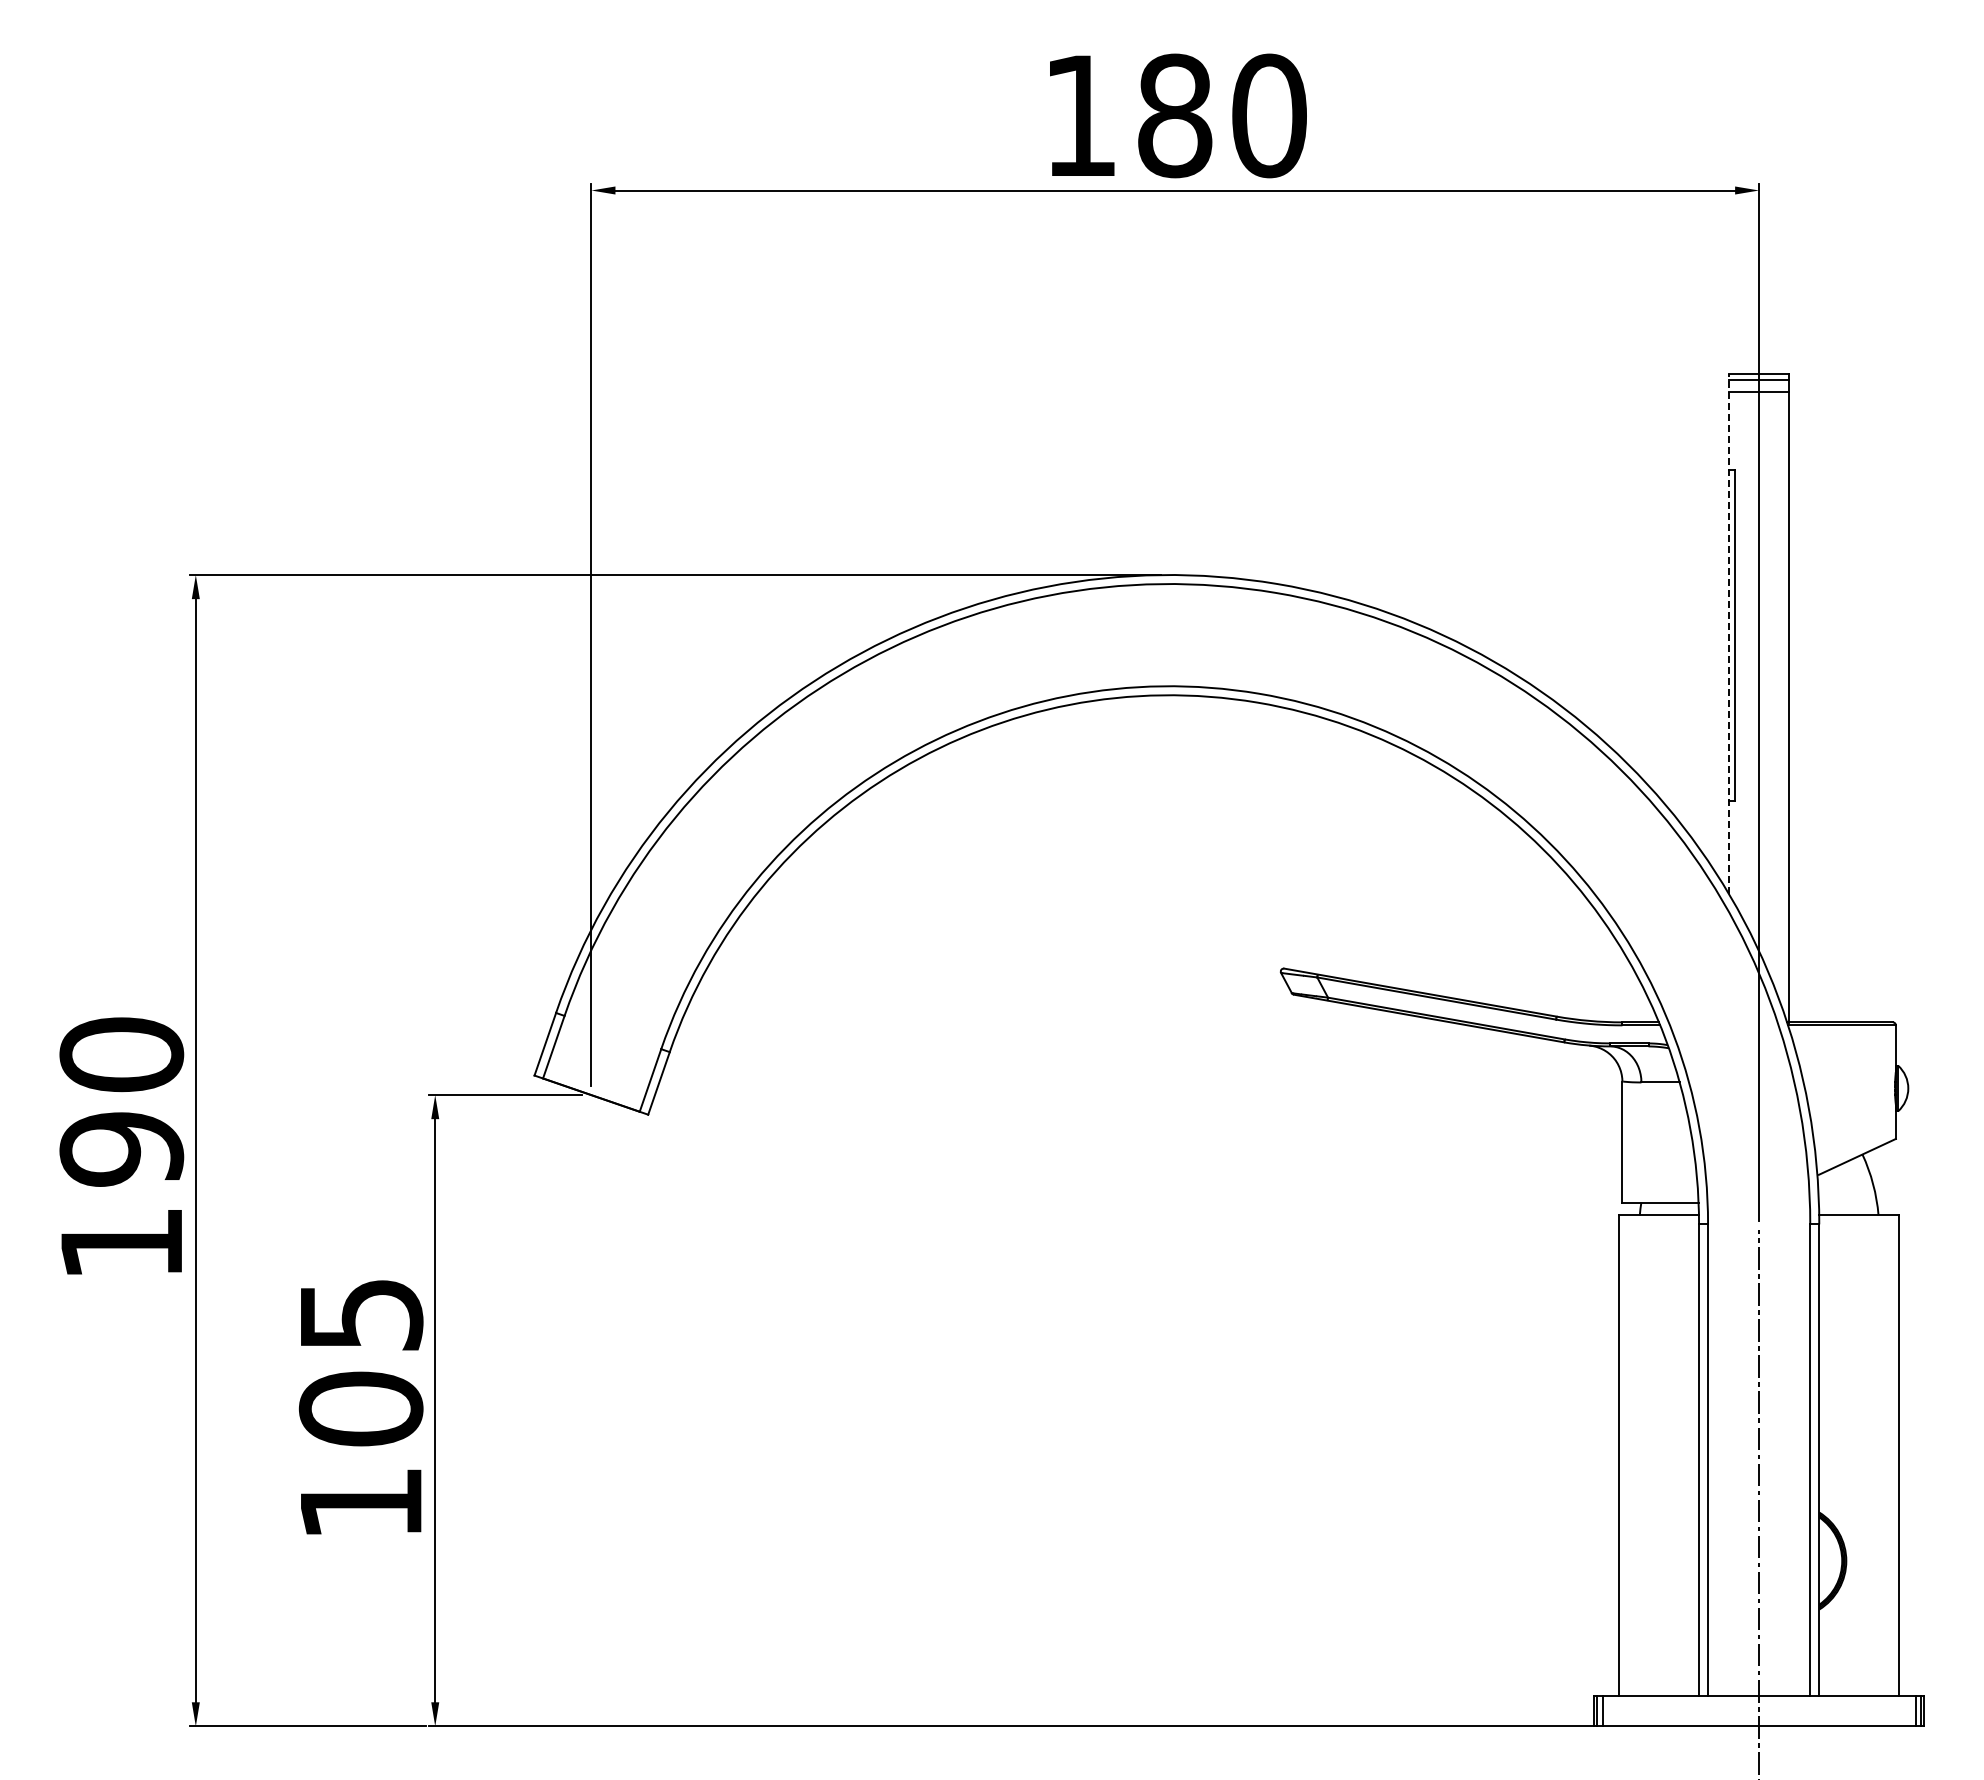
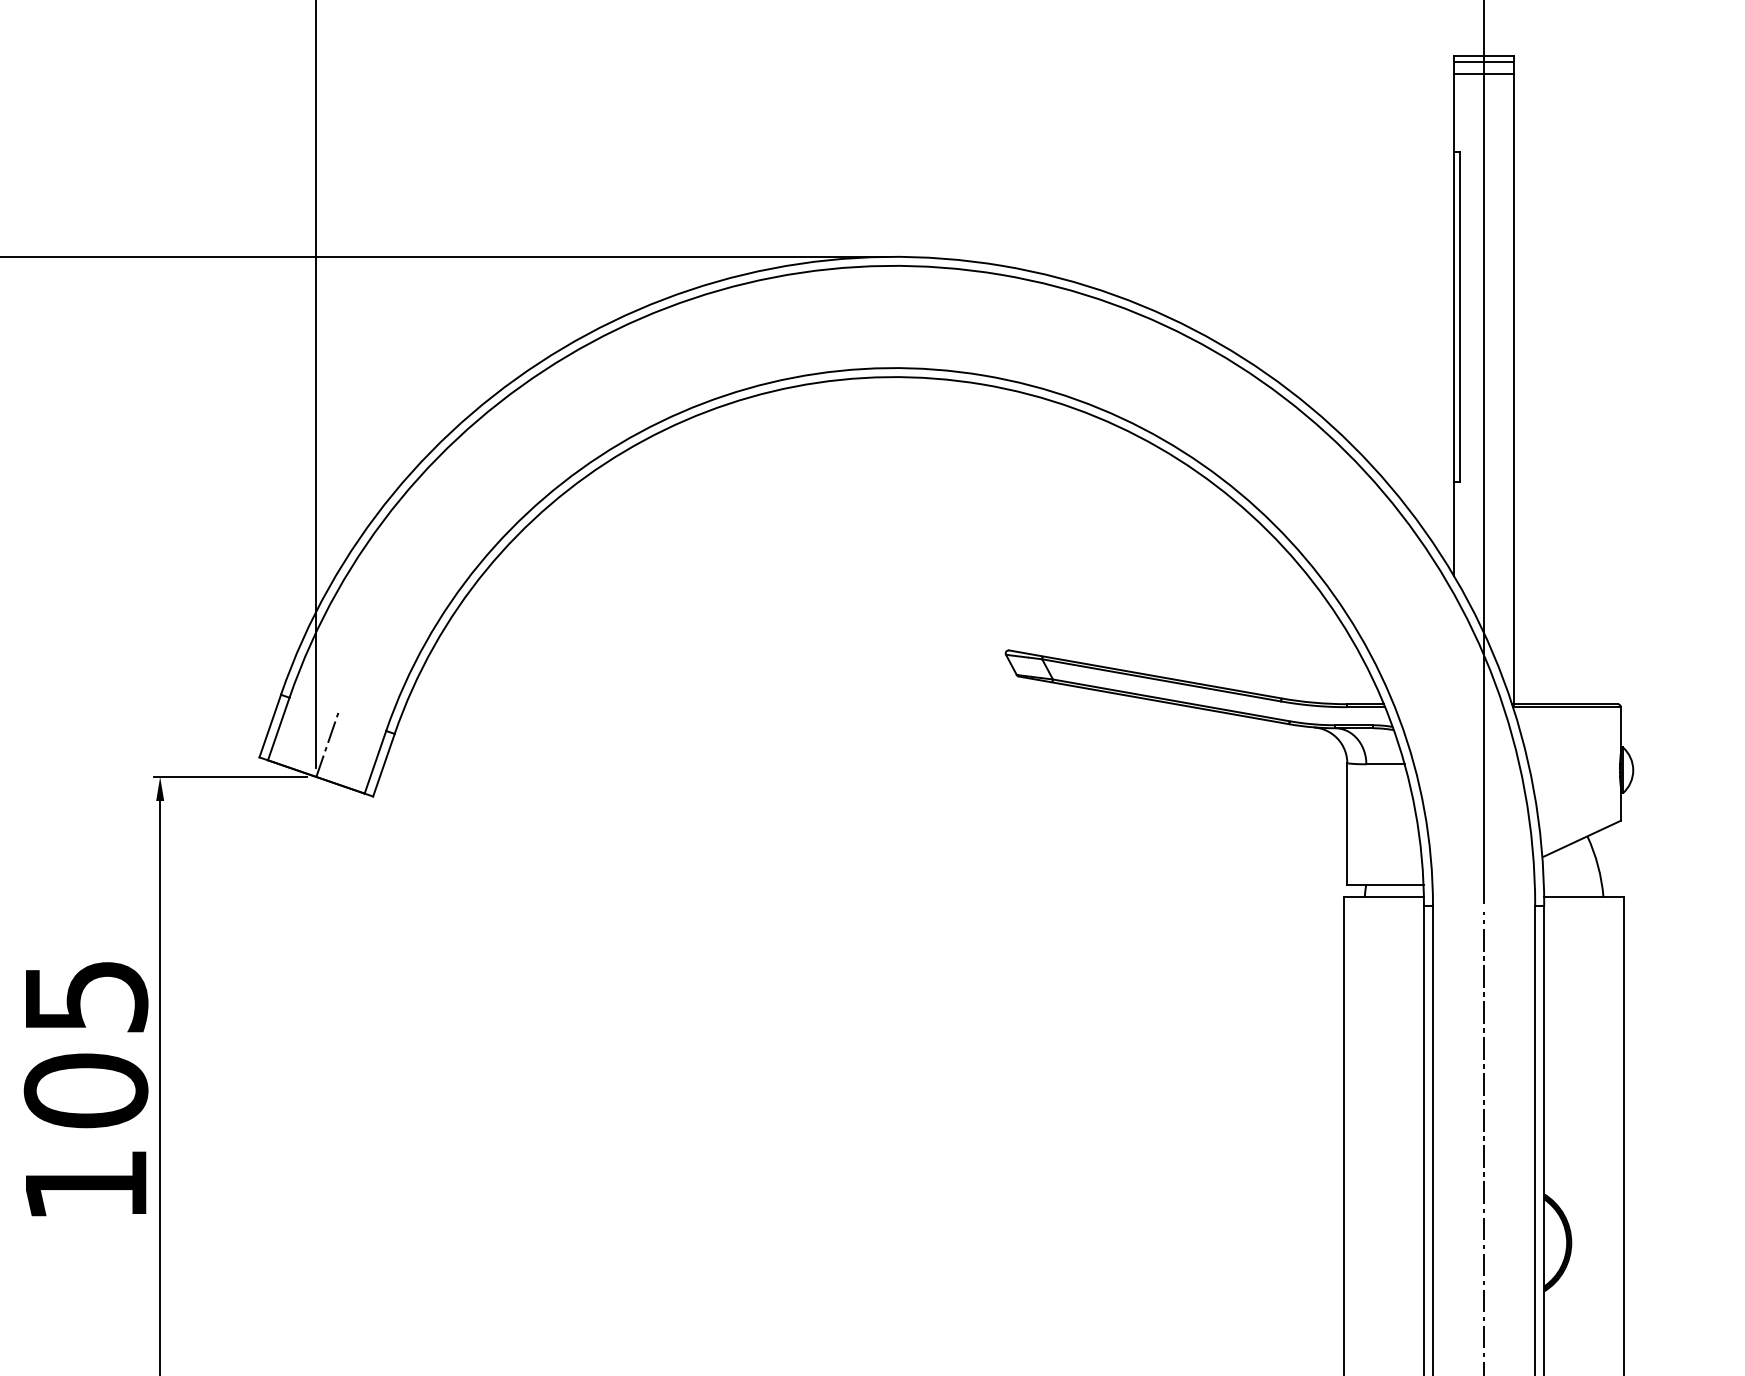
line: (1729, 633) -> (1454, 315), dashed -> solid
line: (602, 1062) -> (327, 744), added

